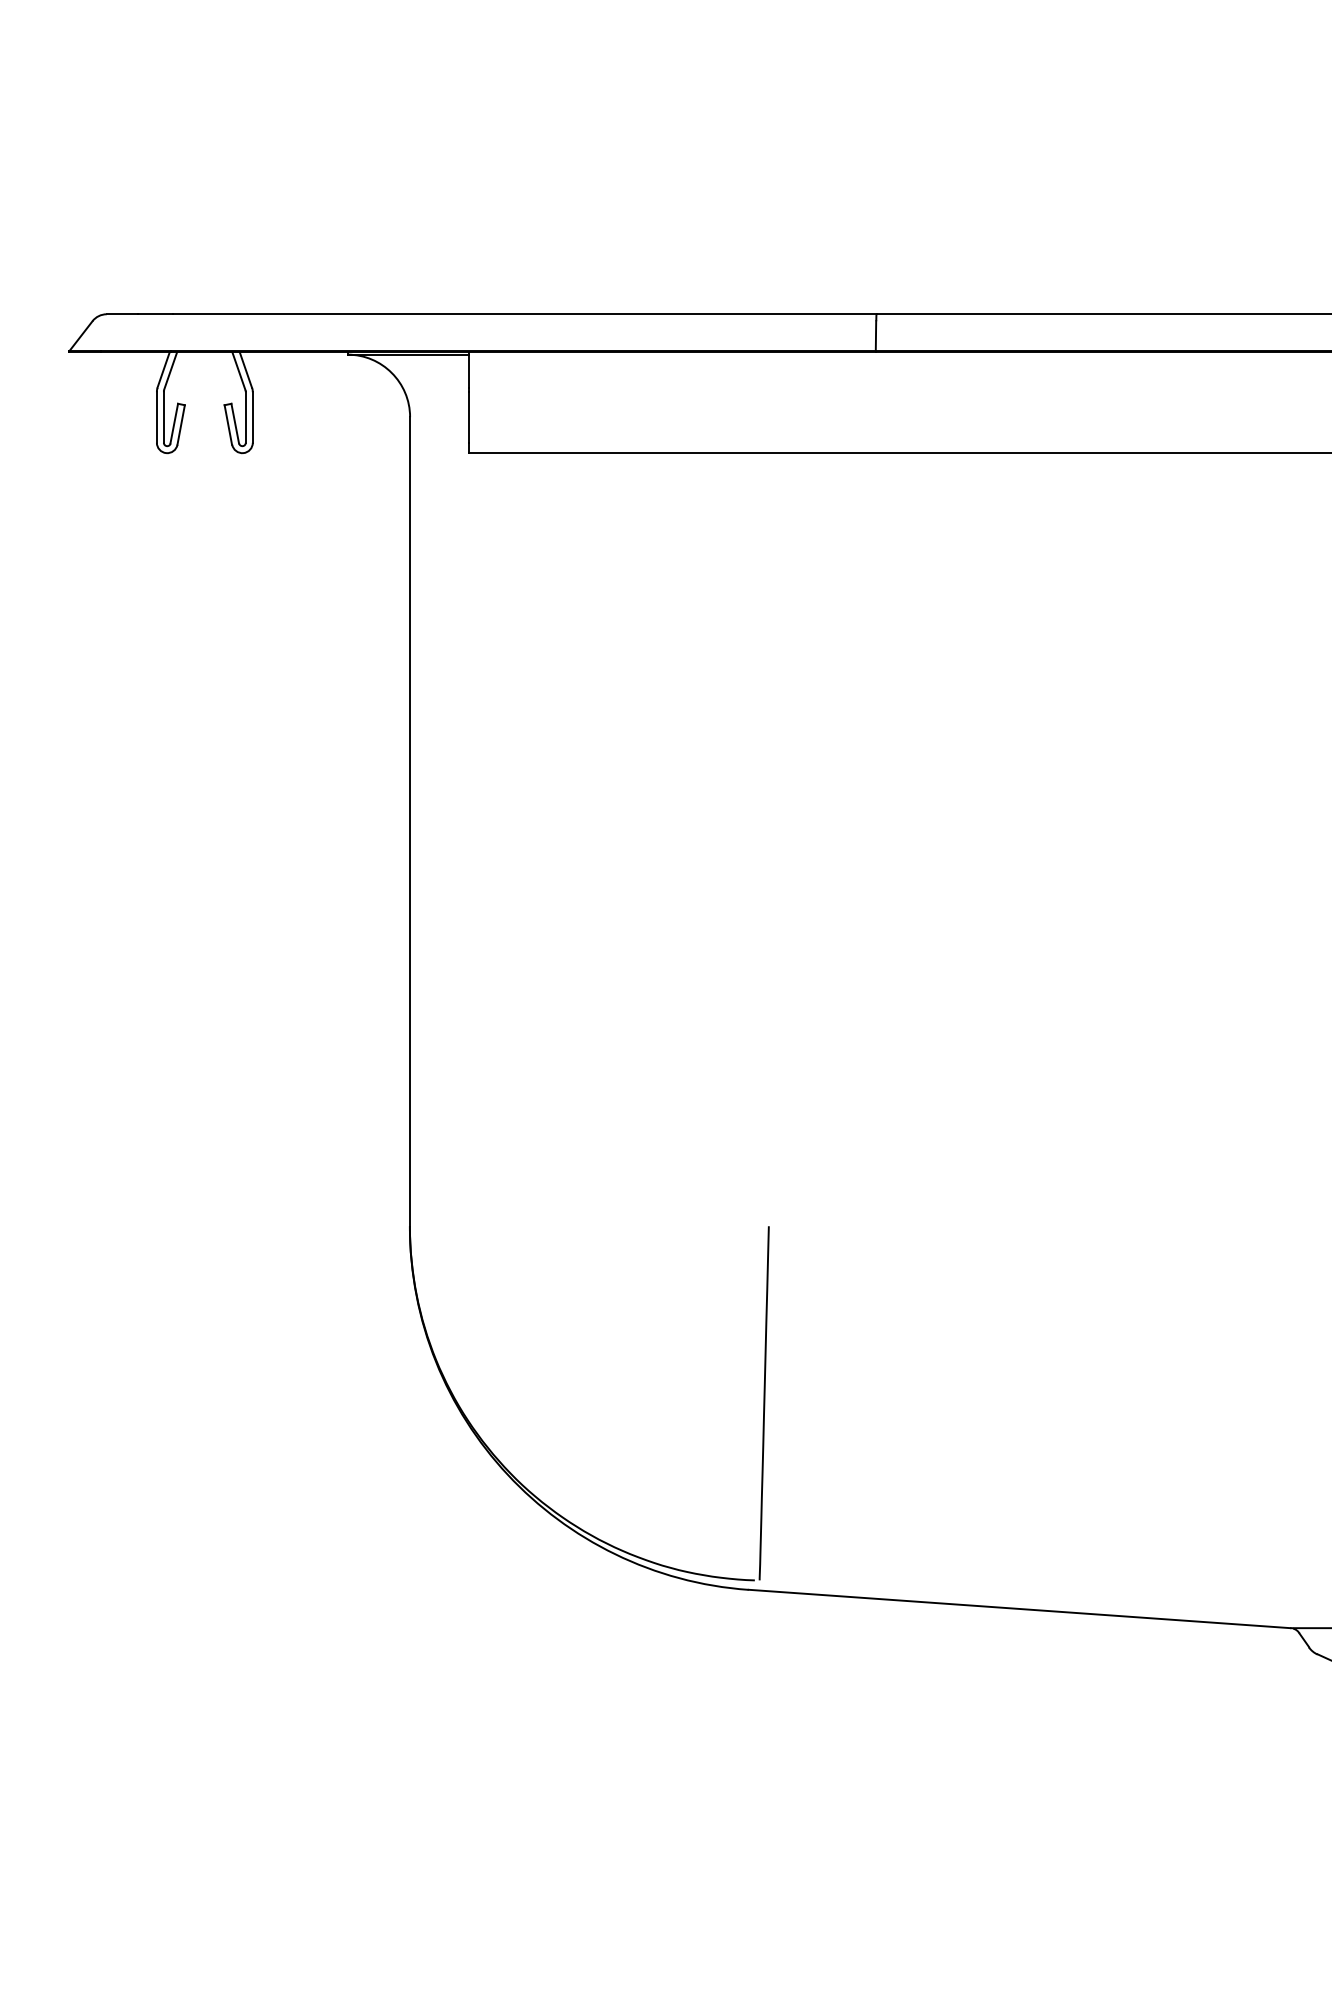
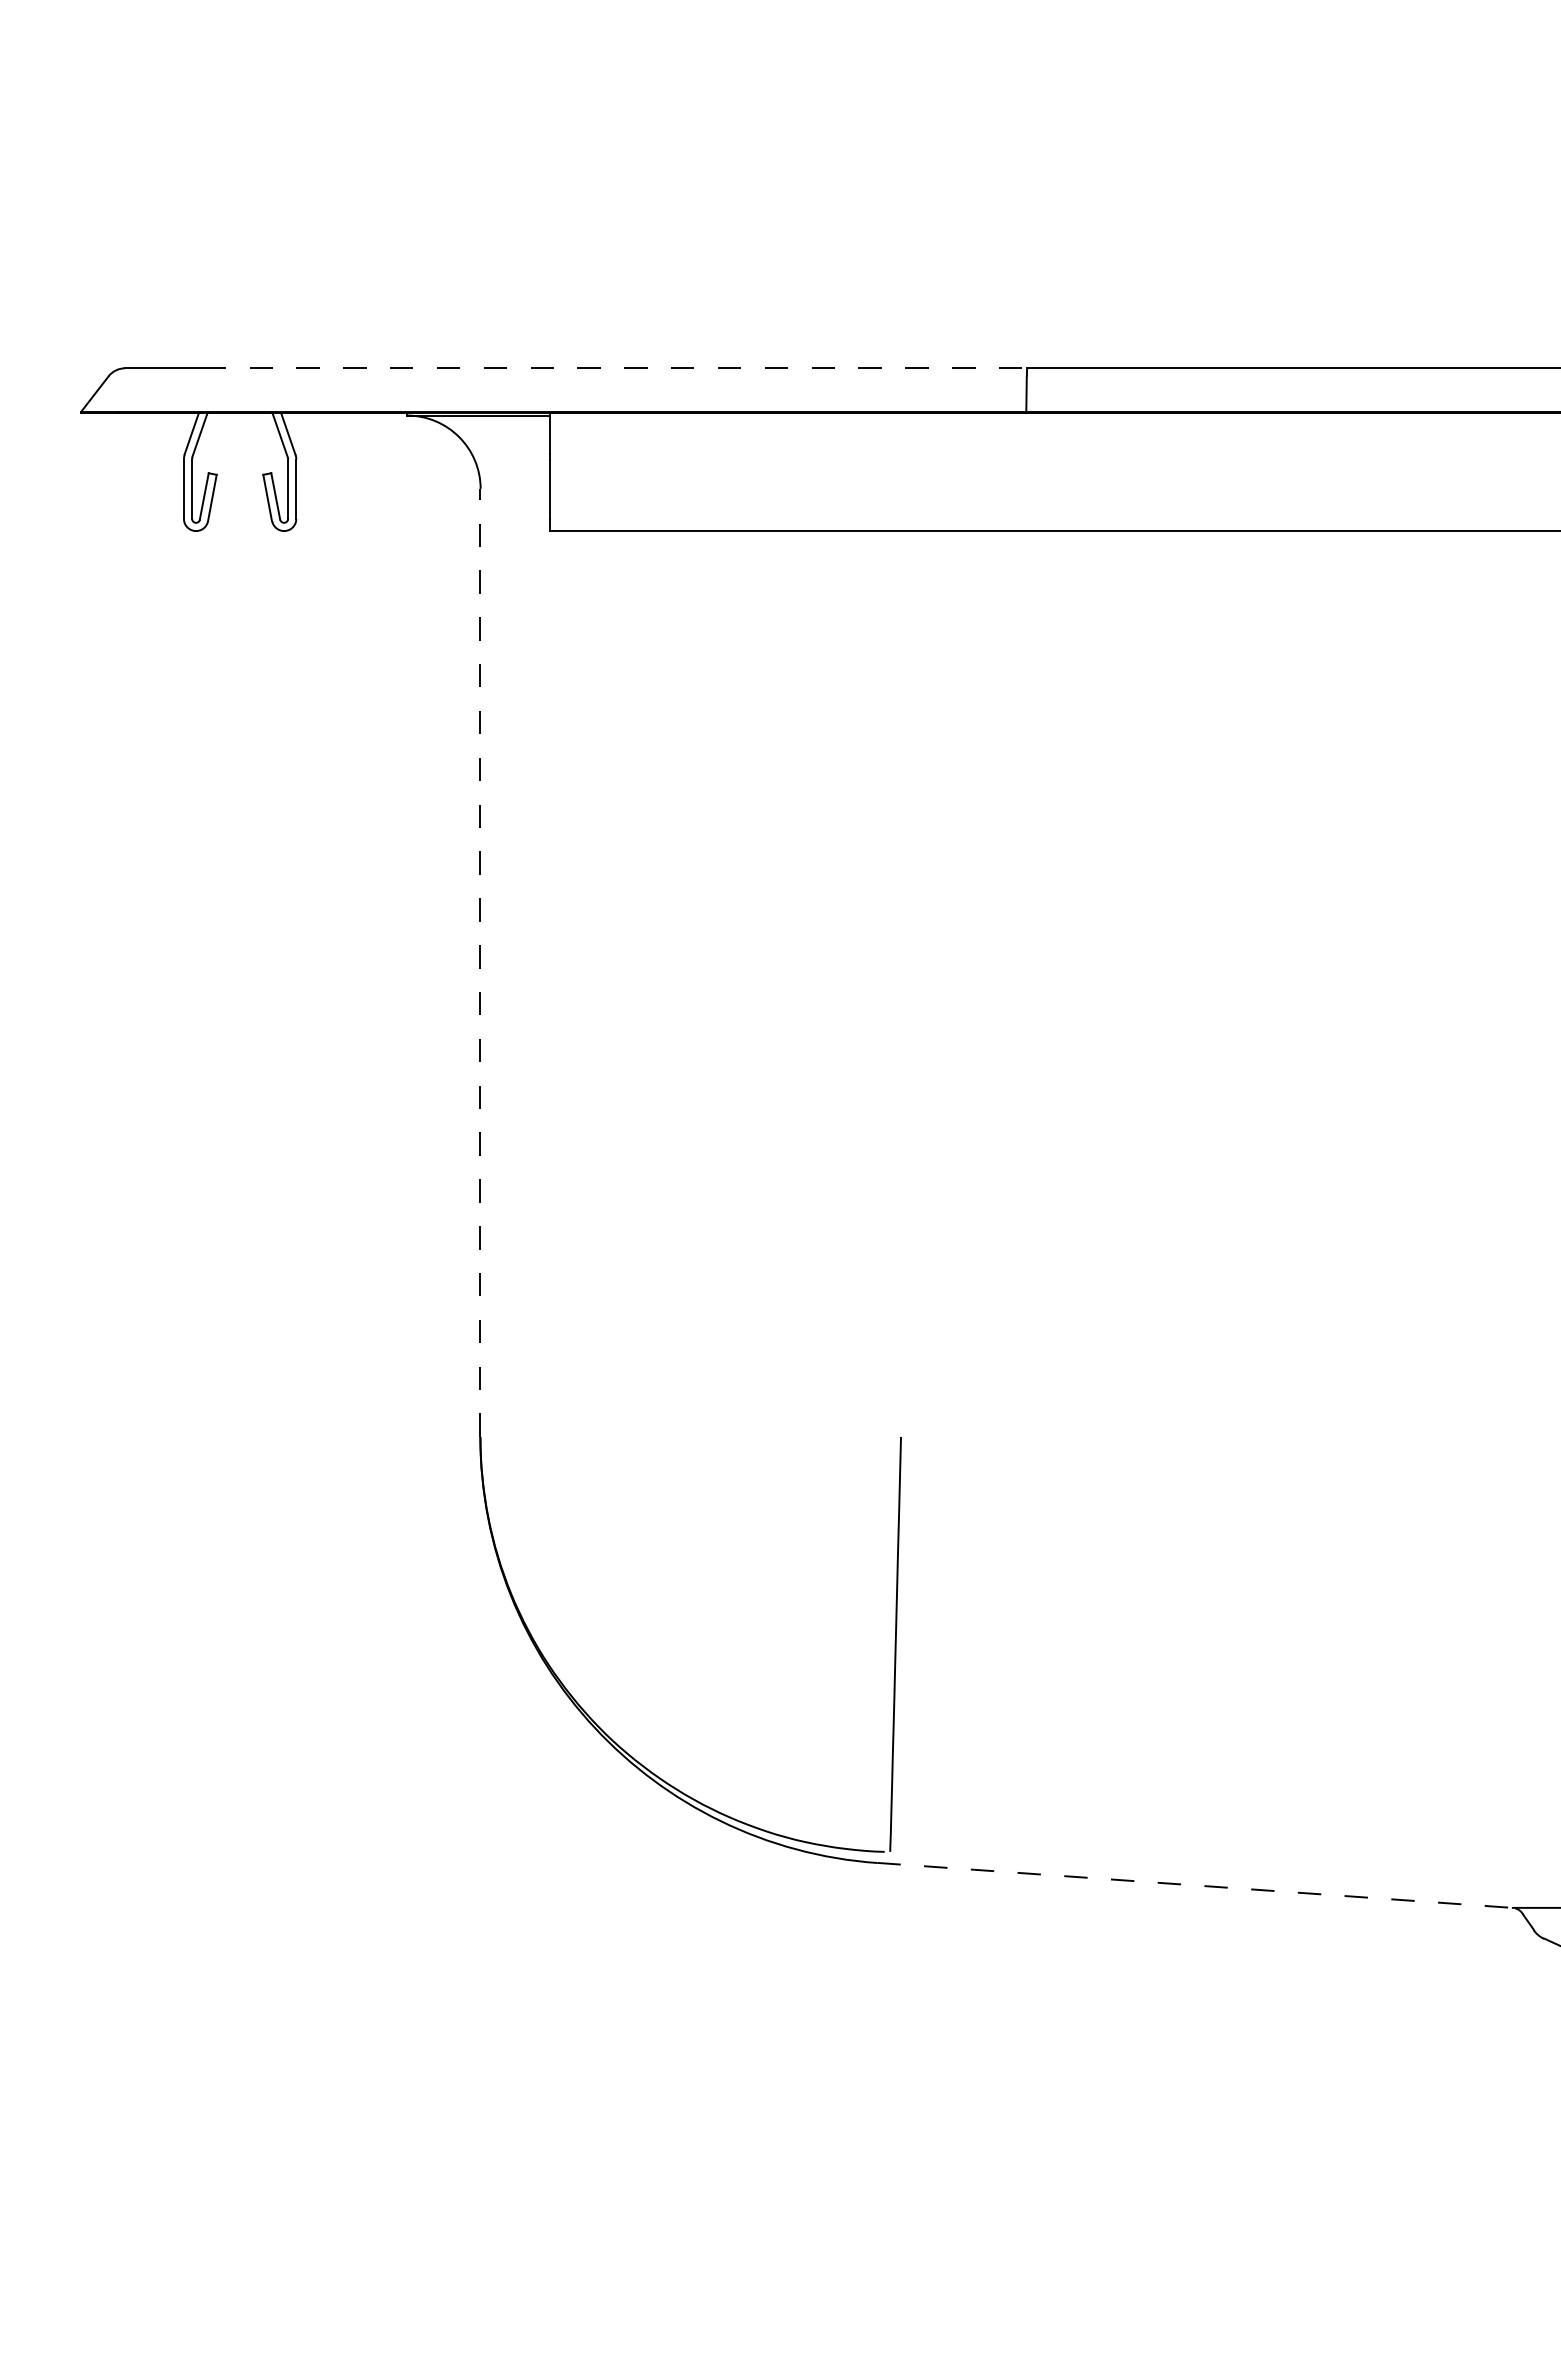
line: (525, 314) -> (615, 368), solid -> dashed
line: (409, 821) -> (480, 962), solid -> dashed
line: (1020, 1609) -> (1195, 1885), solid -> dashed

